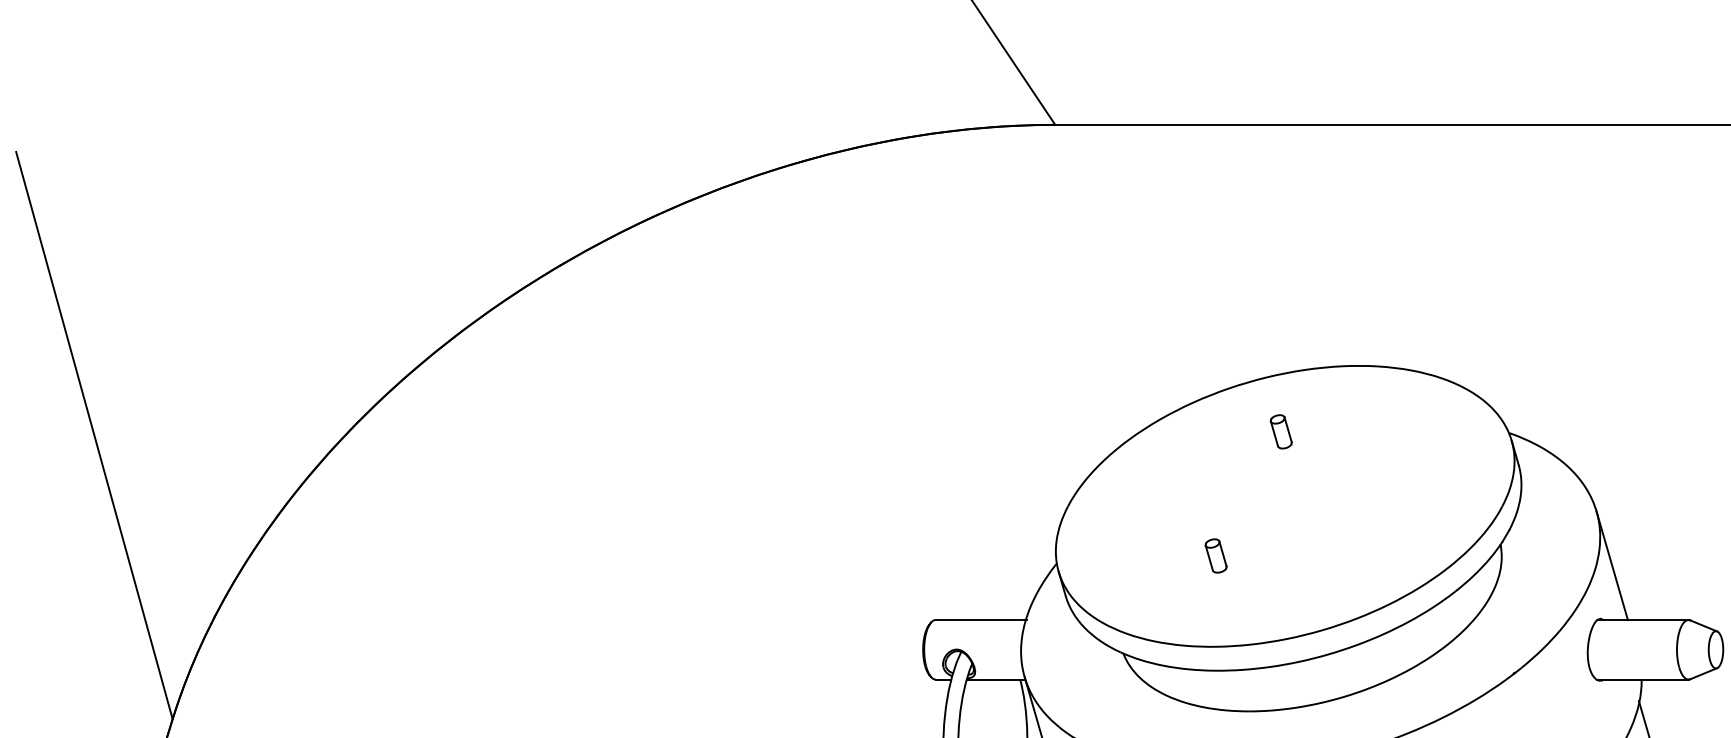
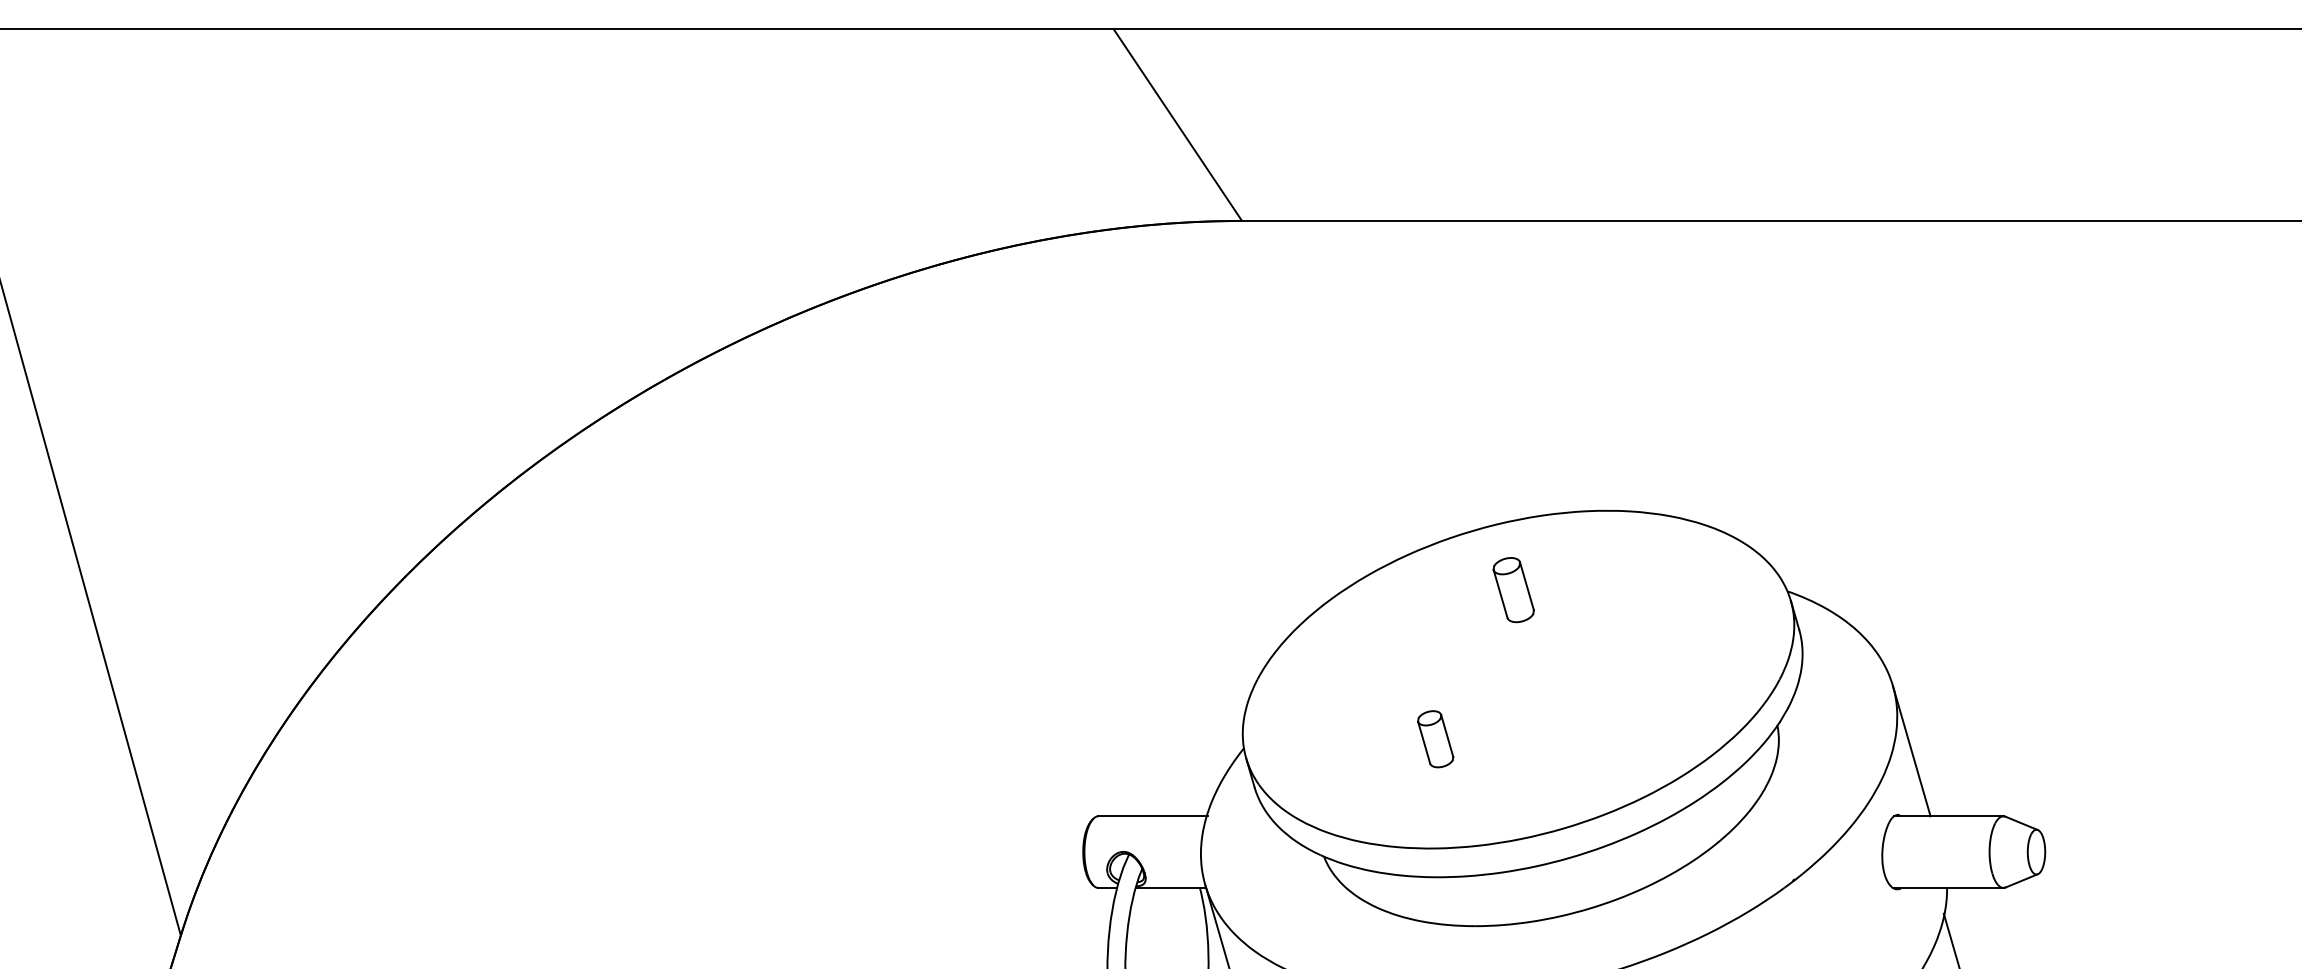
part: (1281, 431) -> (1513, 589), size x1.6
part: (1215, 556) -> (1434, 739), size x1.4

